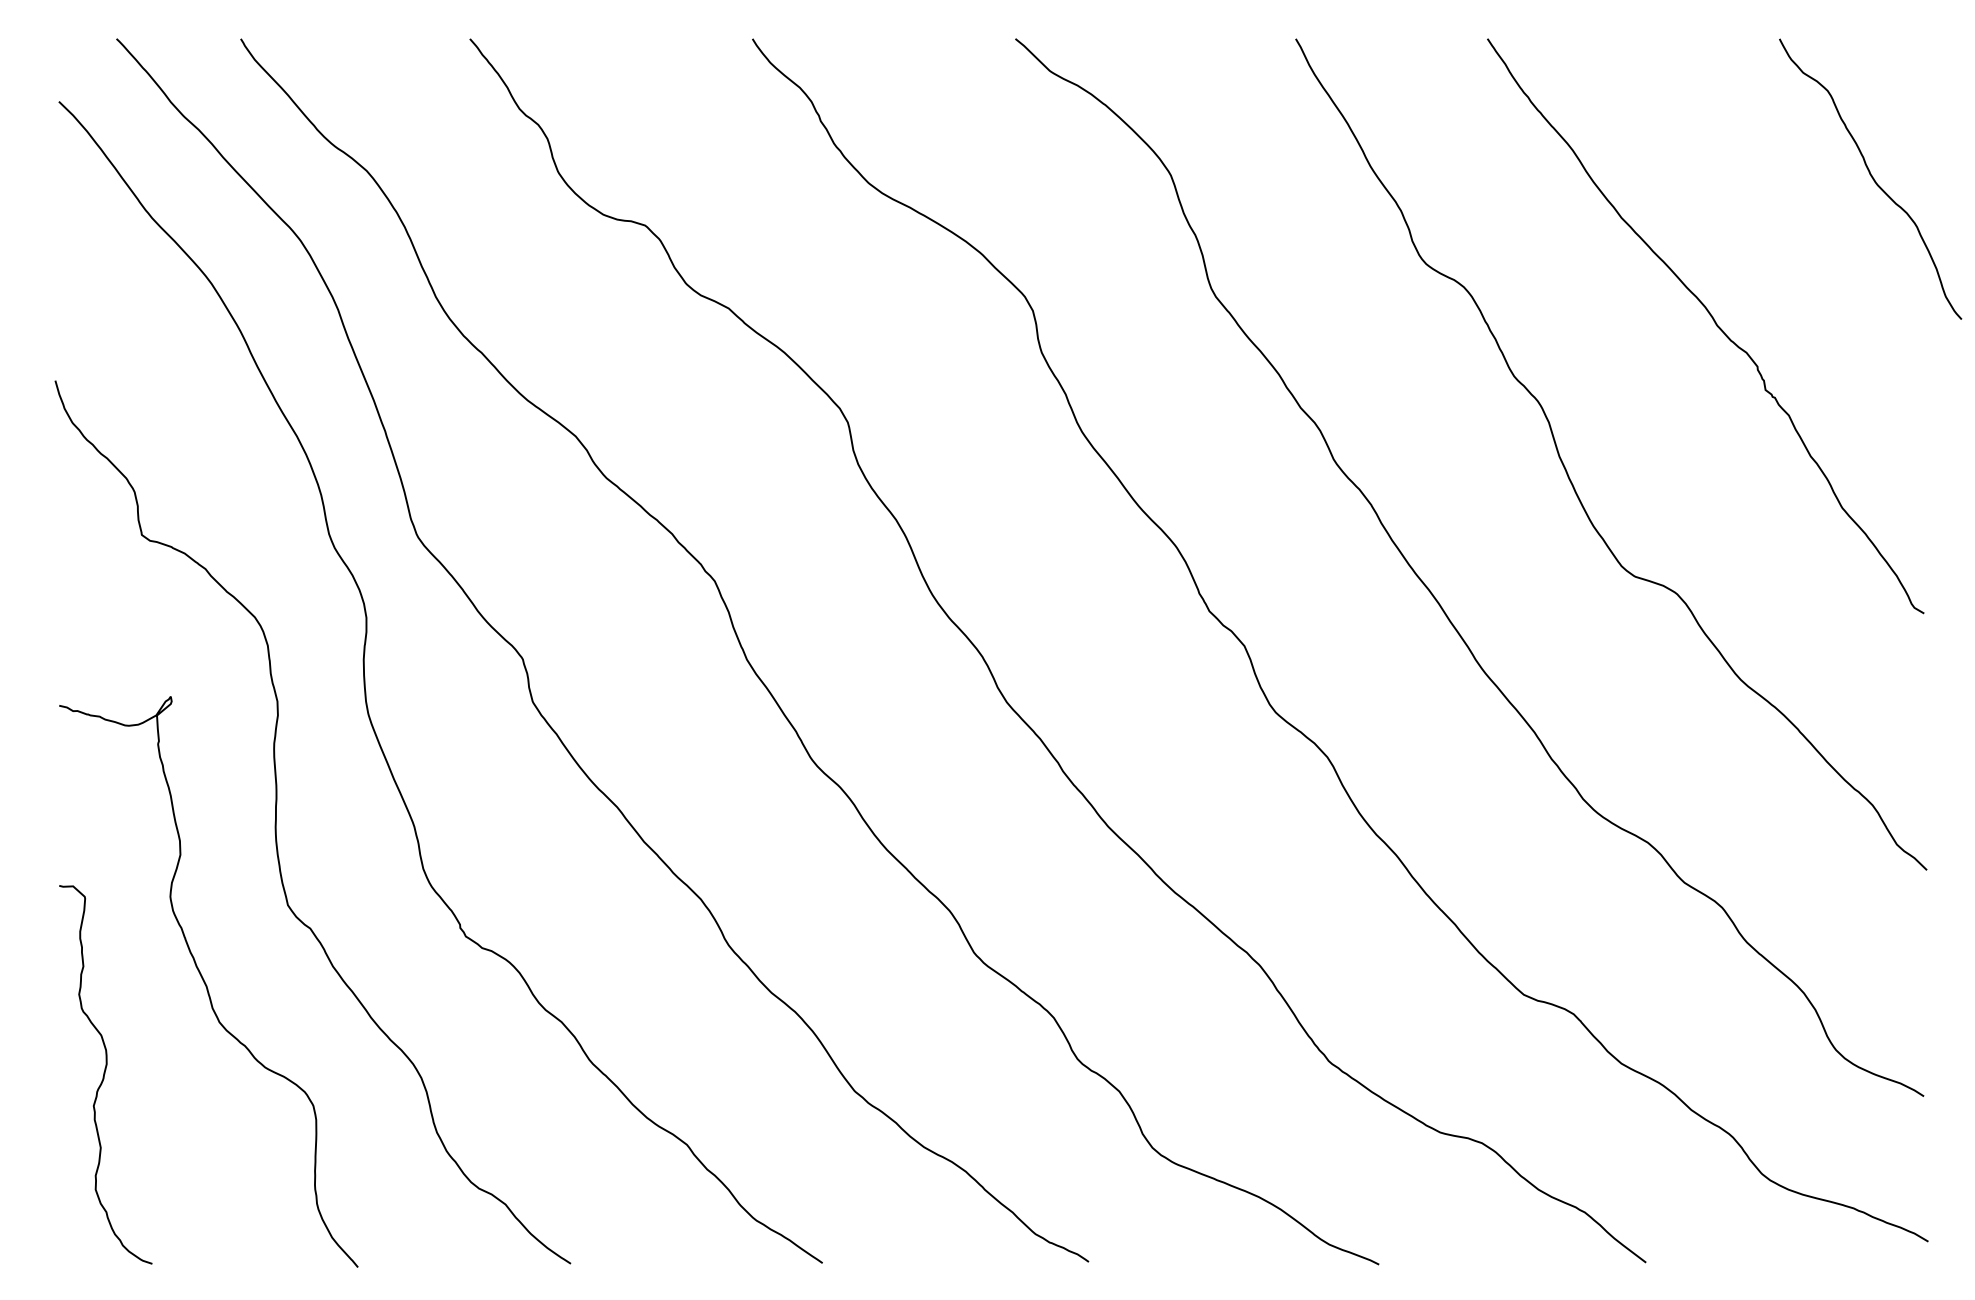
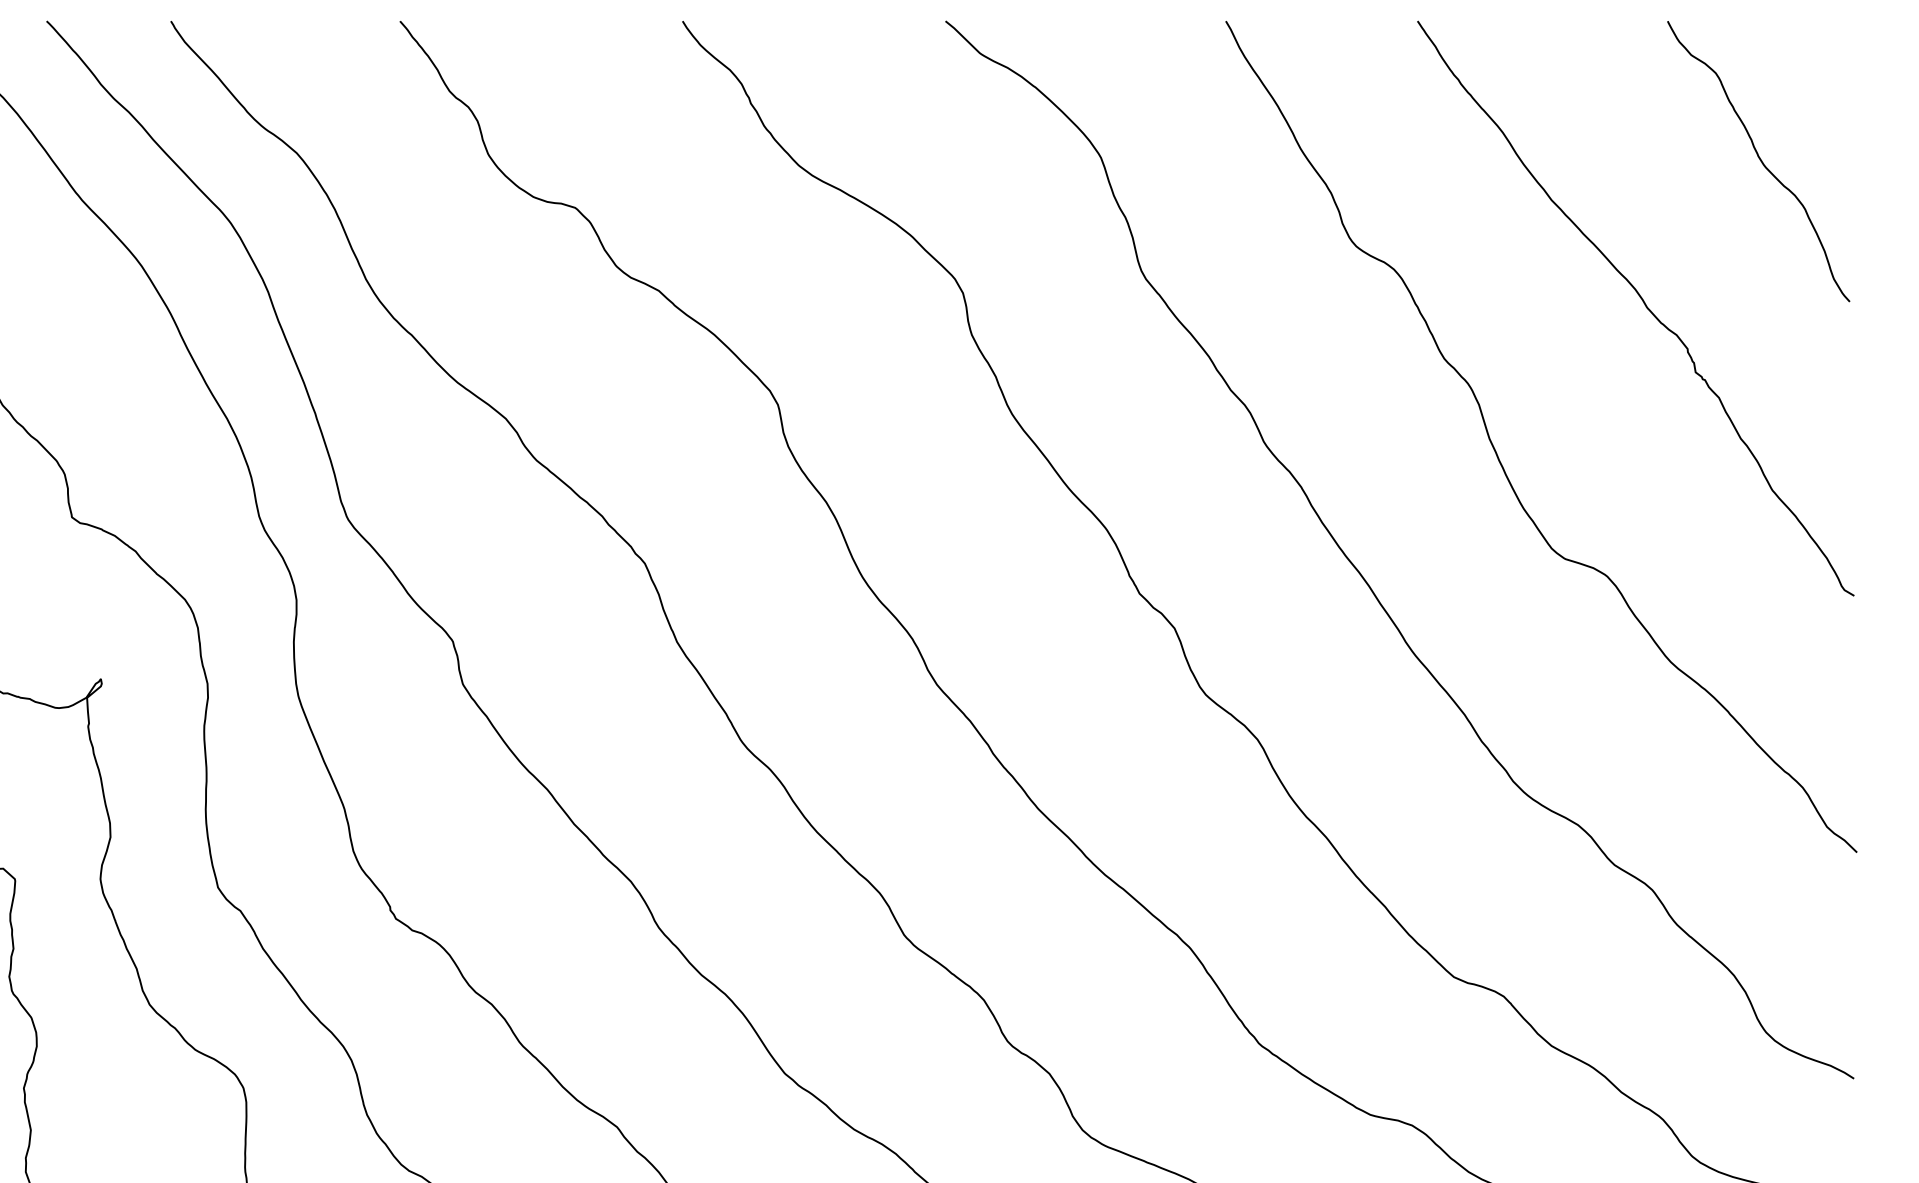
curve: (1871, 177) -> (1759, 159), moved

